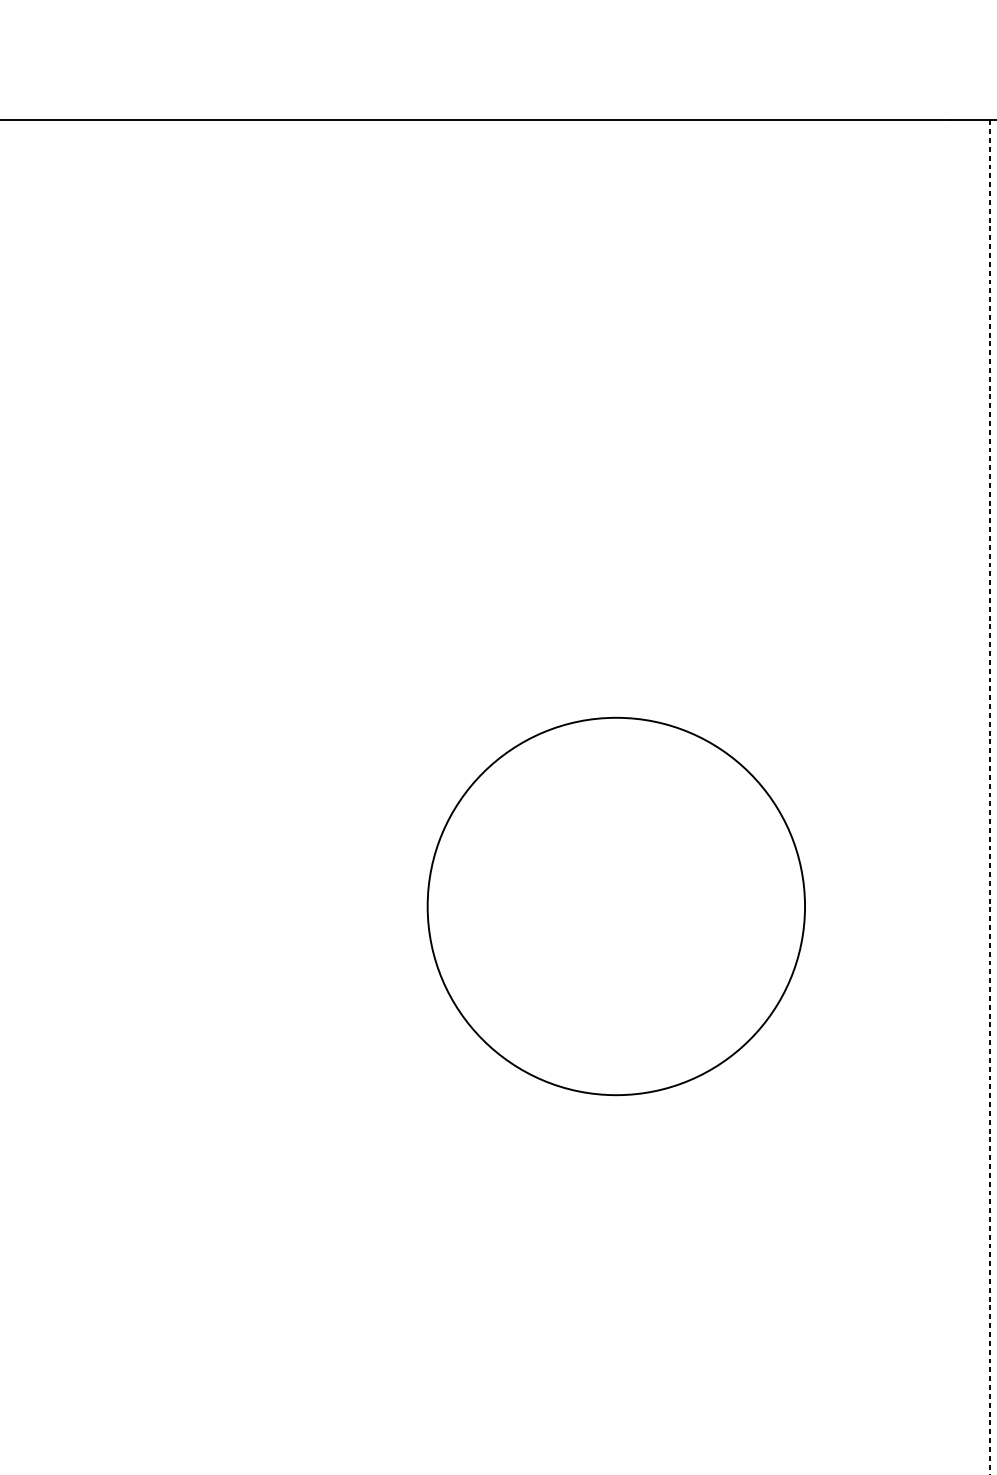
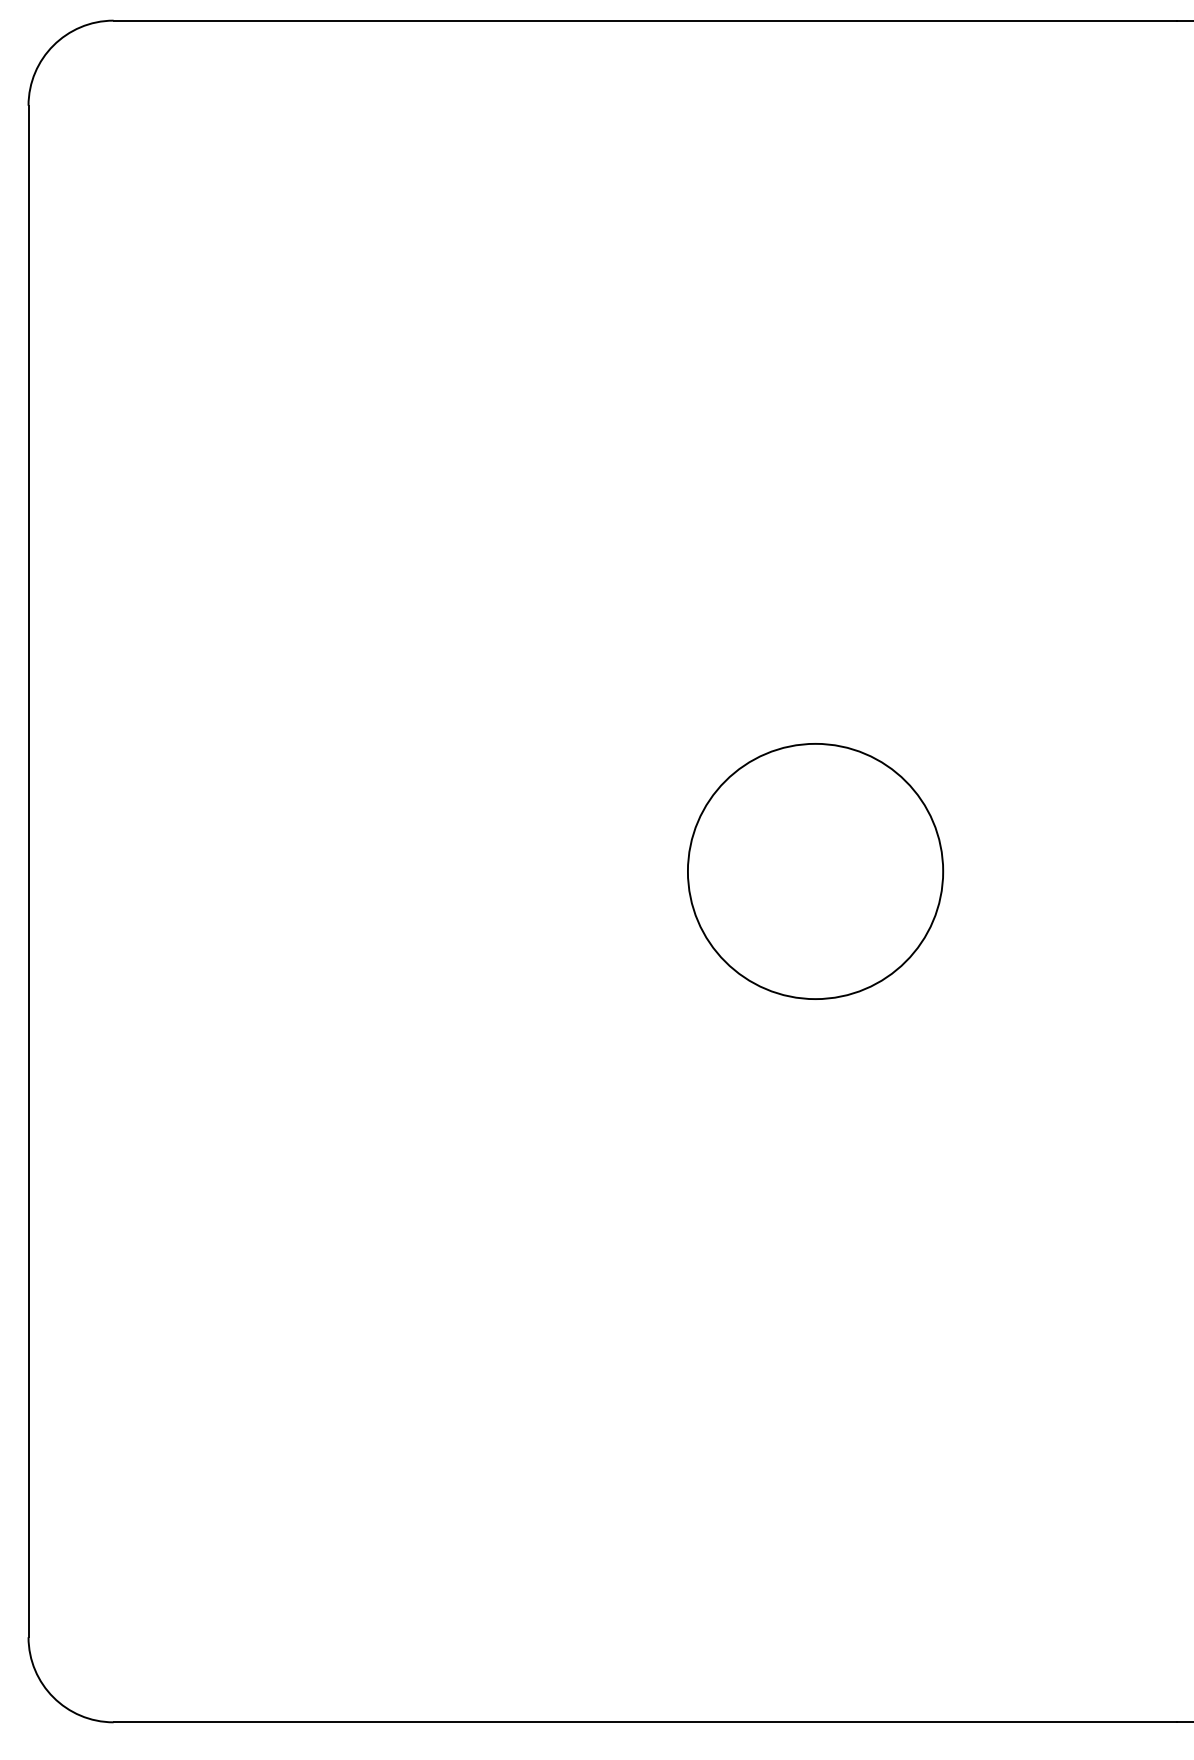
circle: (616, 906) -> (815, 871), size x0.62

